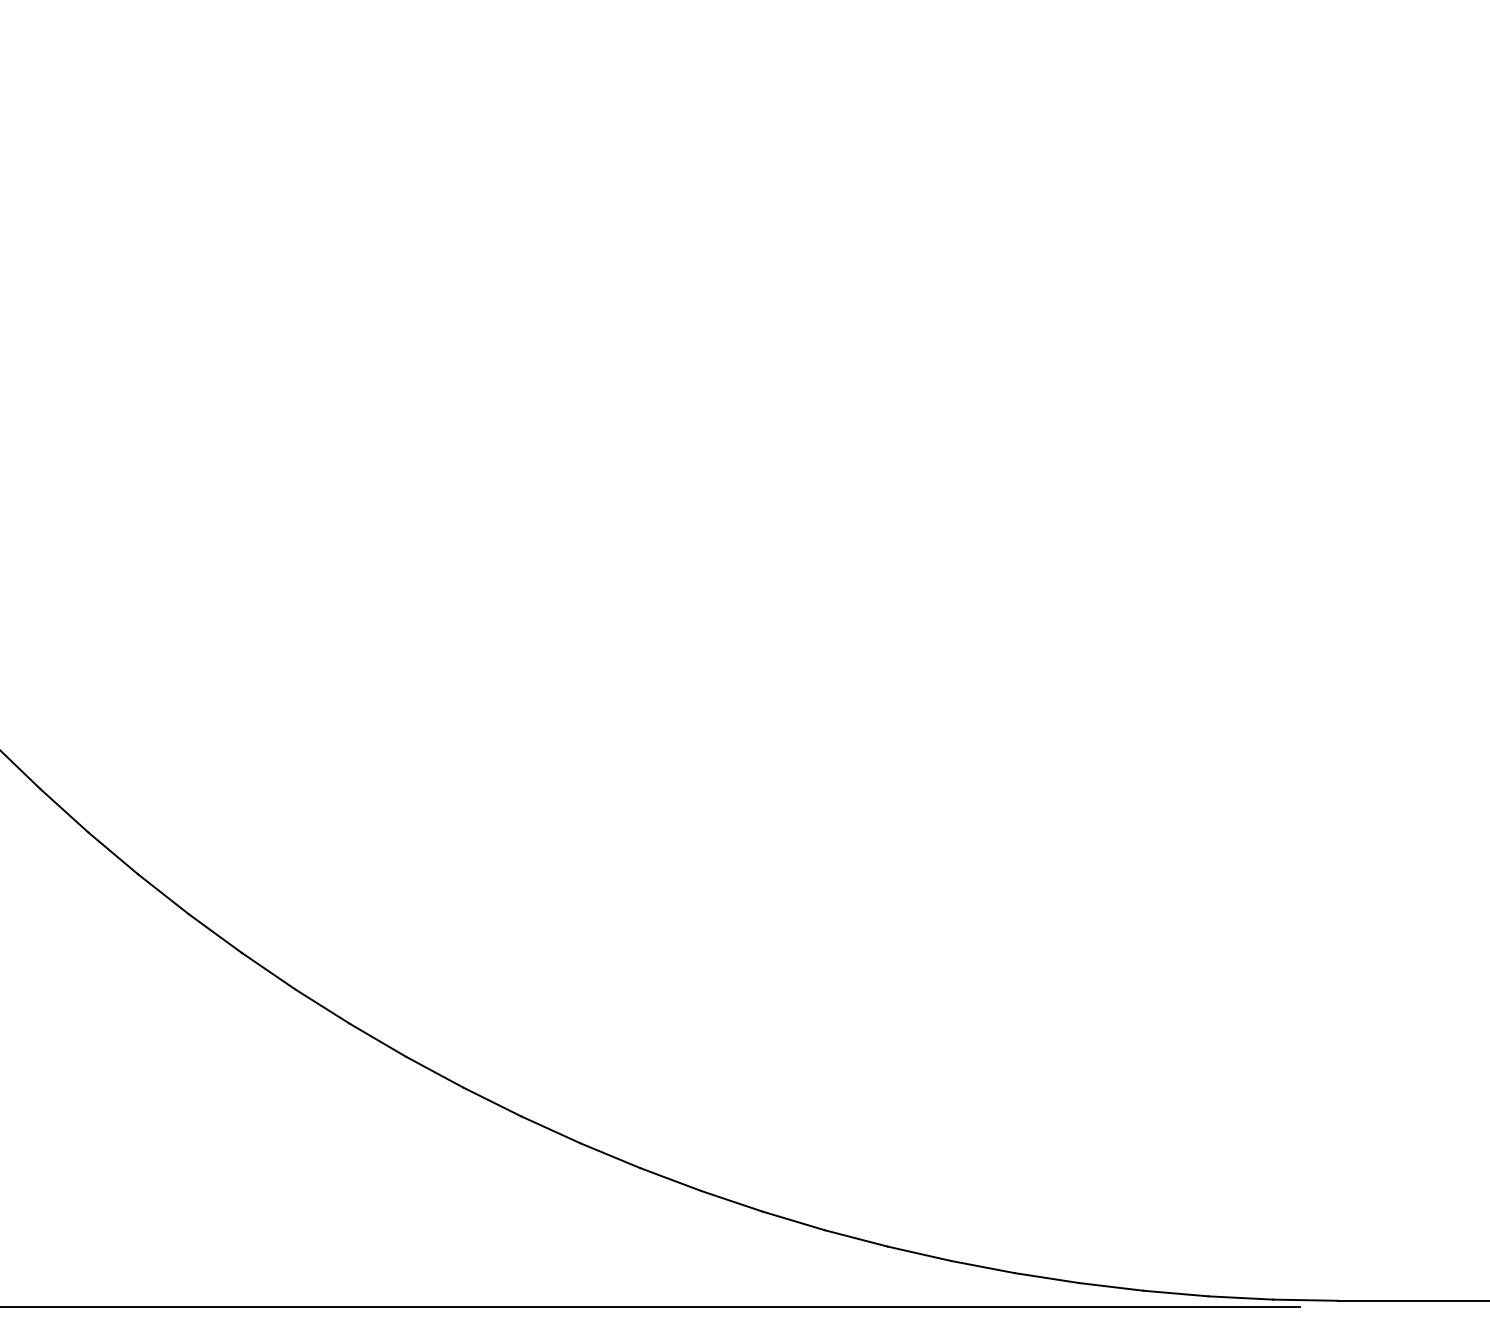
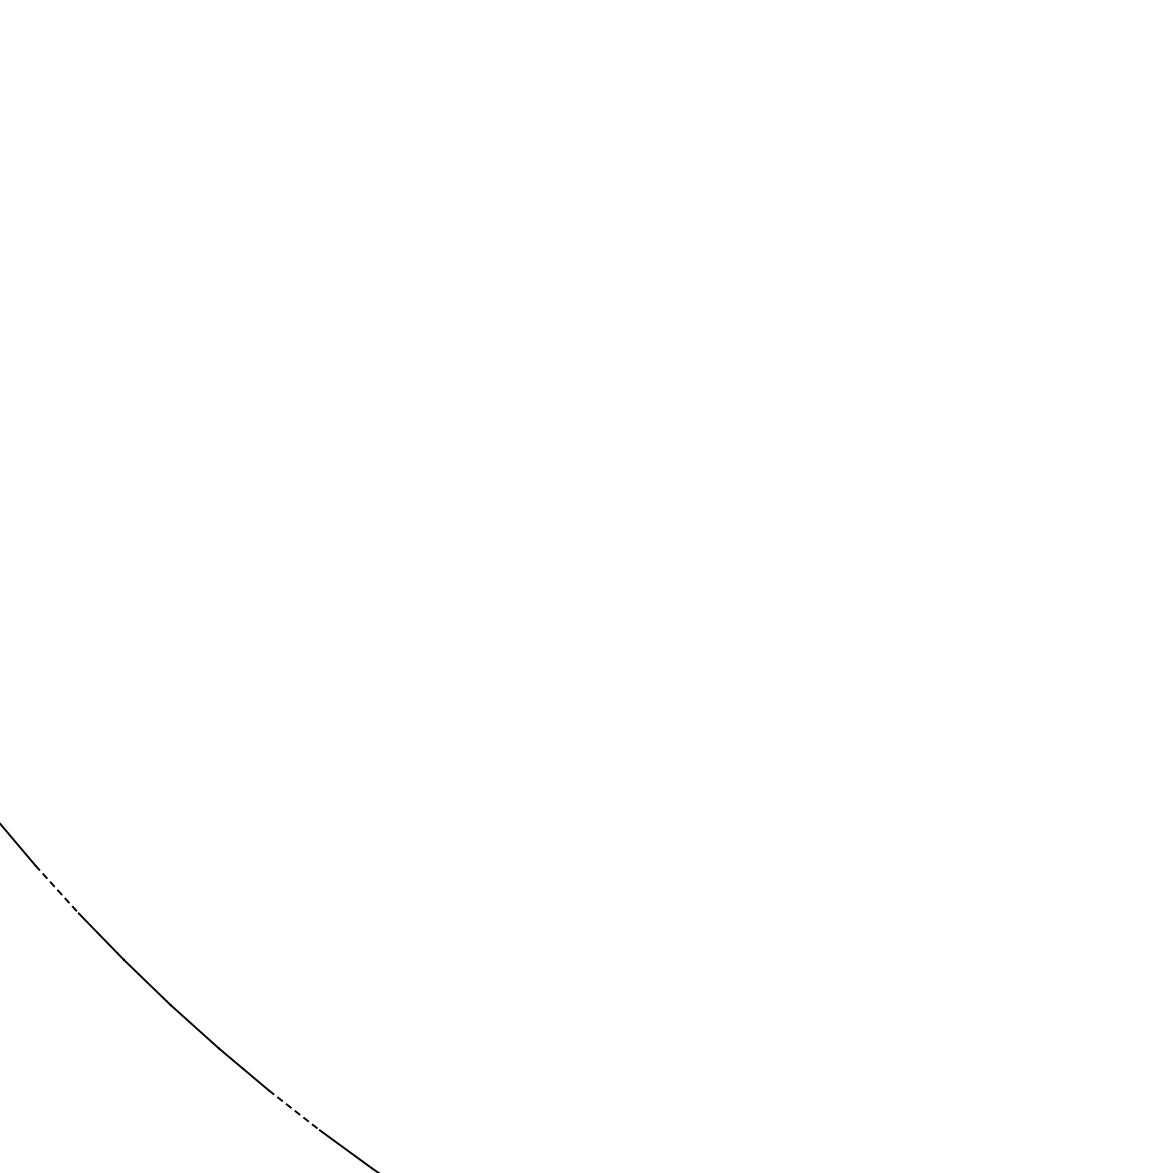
line: (163, 894) -> (56, 889), solid -> dashed
line: (435, 1072) -> (295, 1110), solid -> dashed

